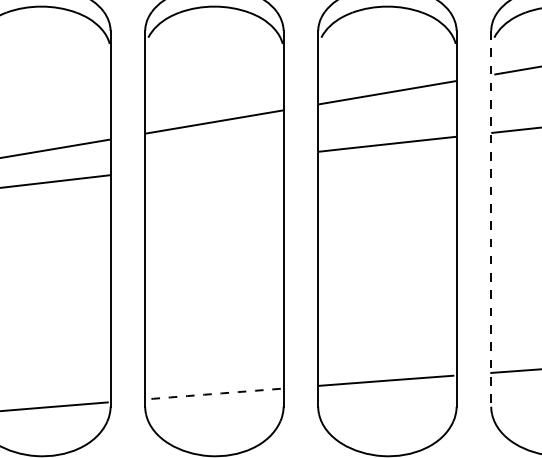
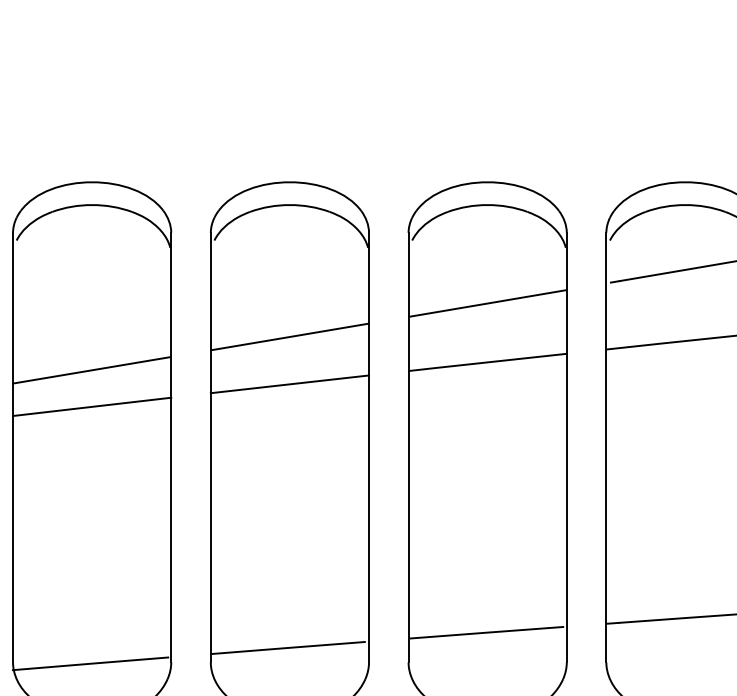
line: (214, 163) -> (289, 384), added
line: (491, 218) -> (606, 447), dashed -> solid
arc: (213, 393) -> (288, 647), dashed -> solid

